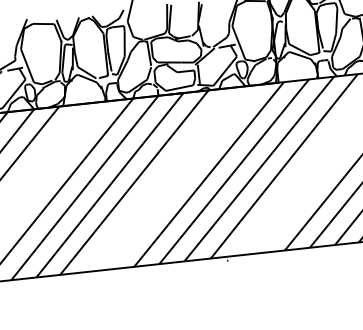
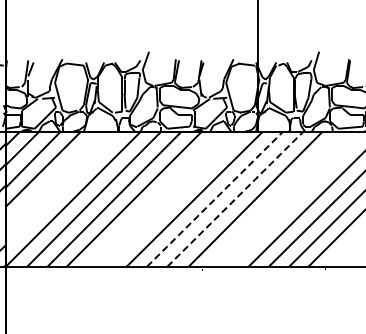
line: (259, 169) -> (235, 199), solid -> dashed
line: (233, 172) -> (214, 199), solid -> dashed

